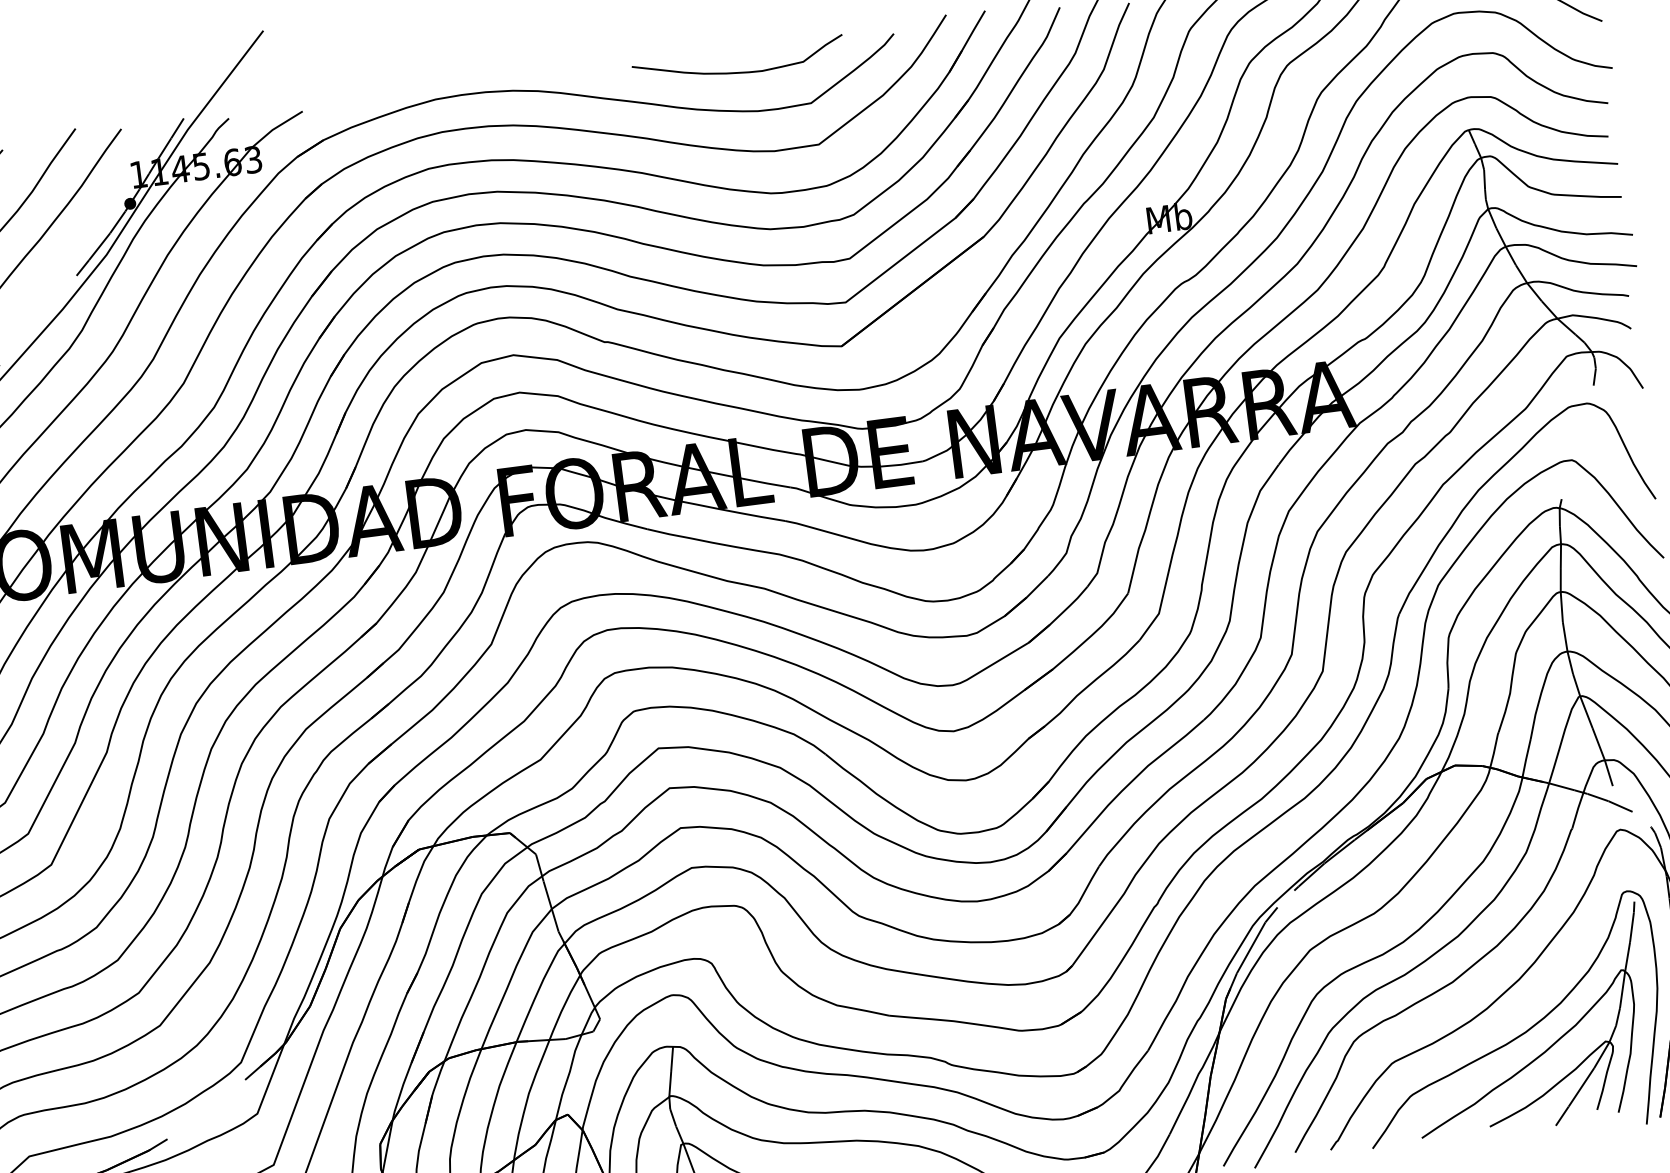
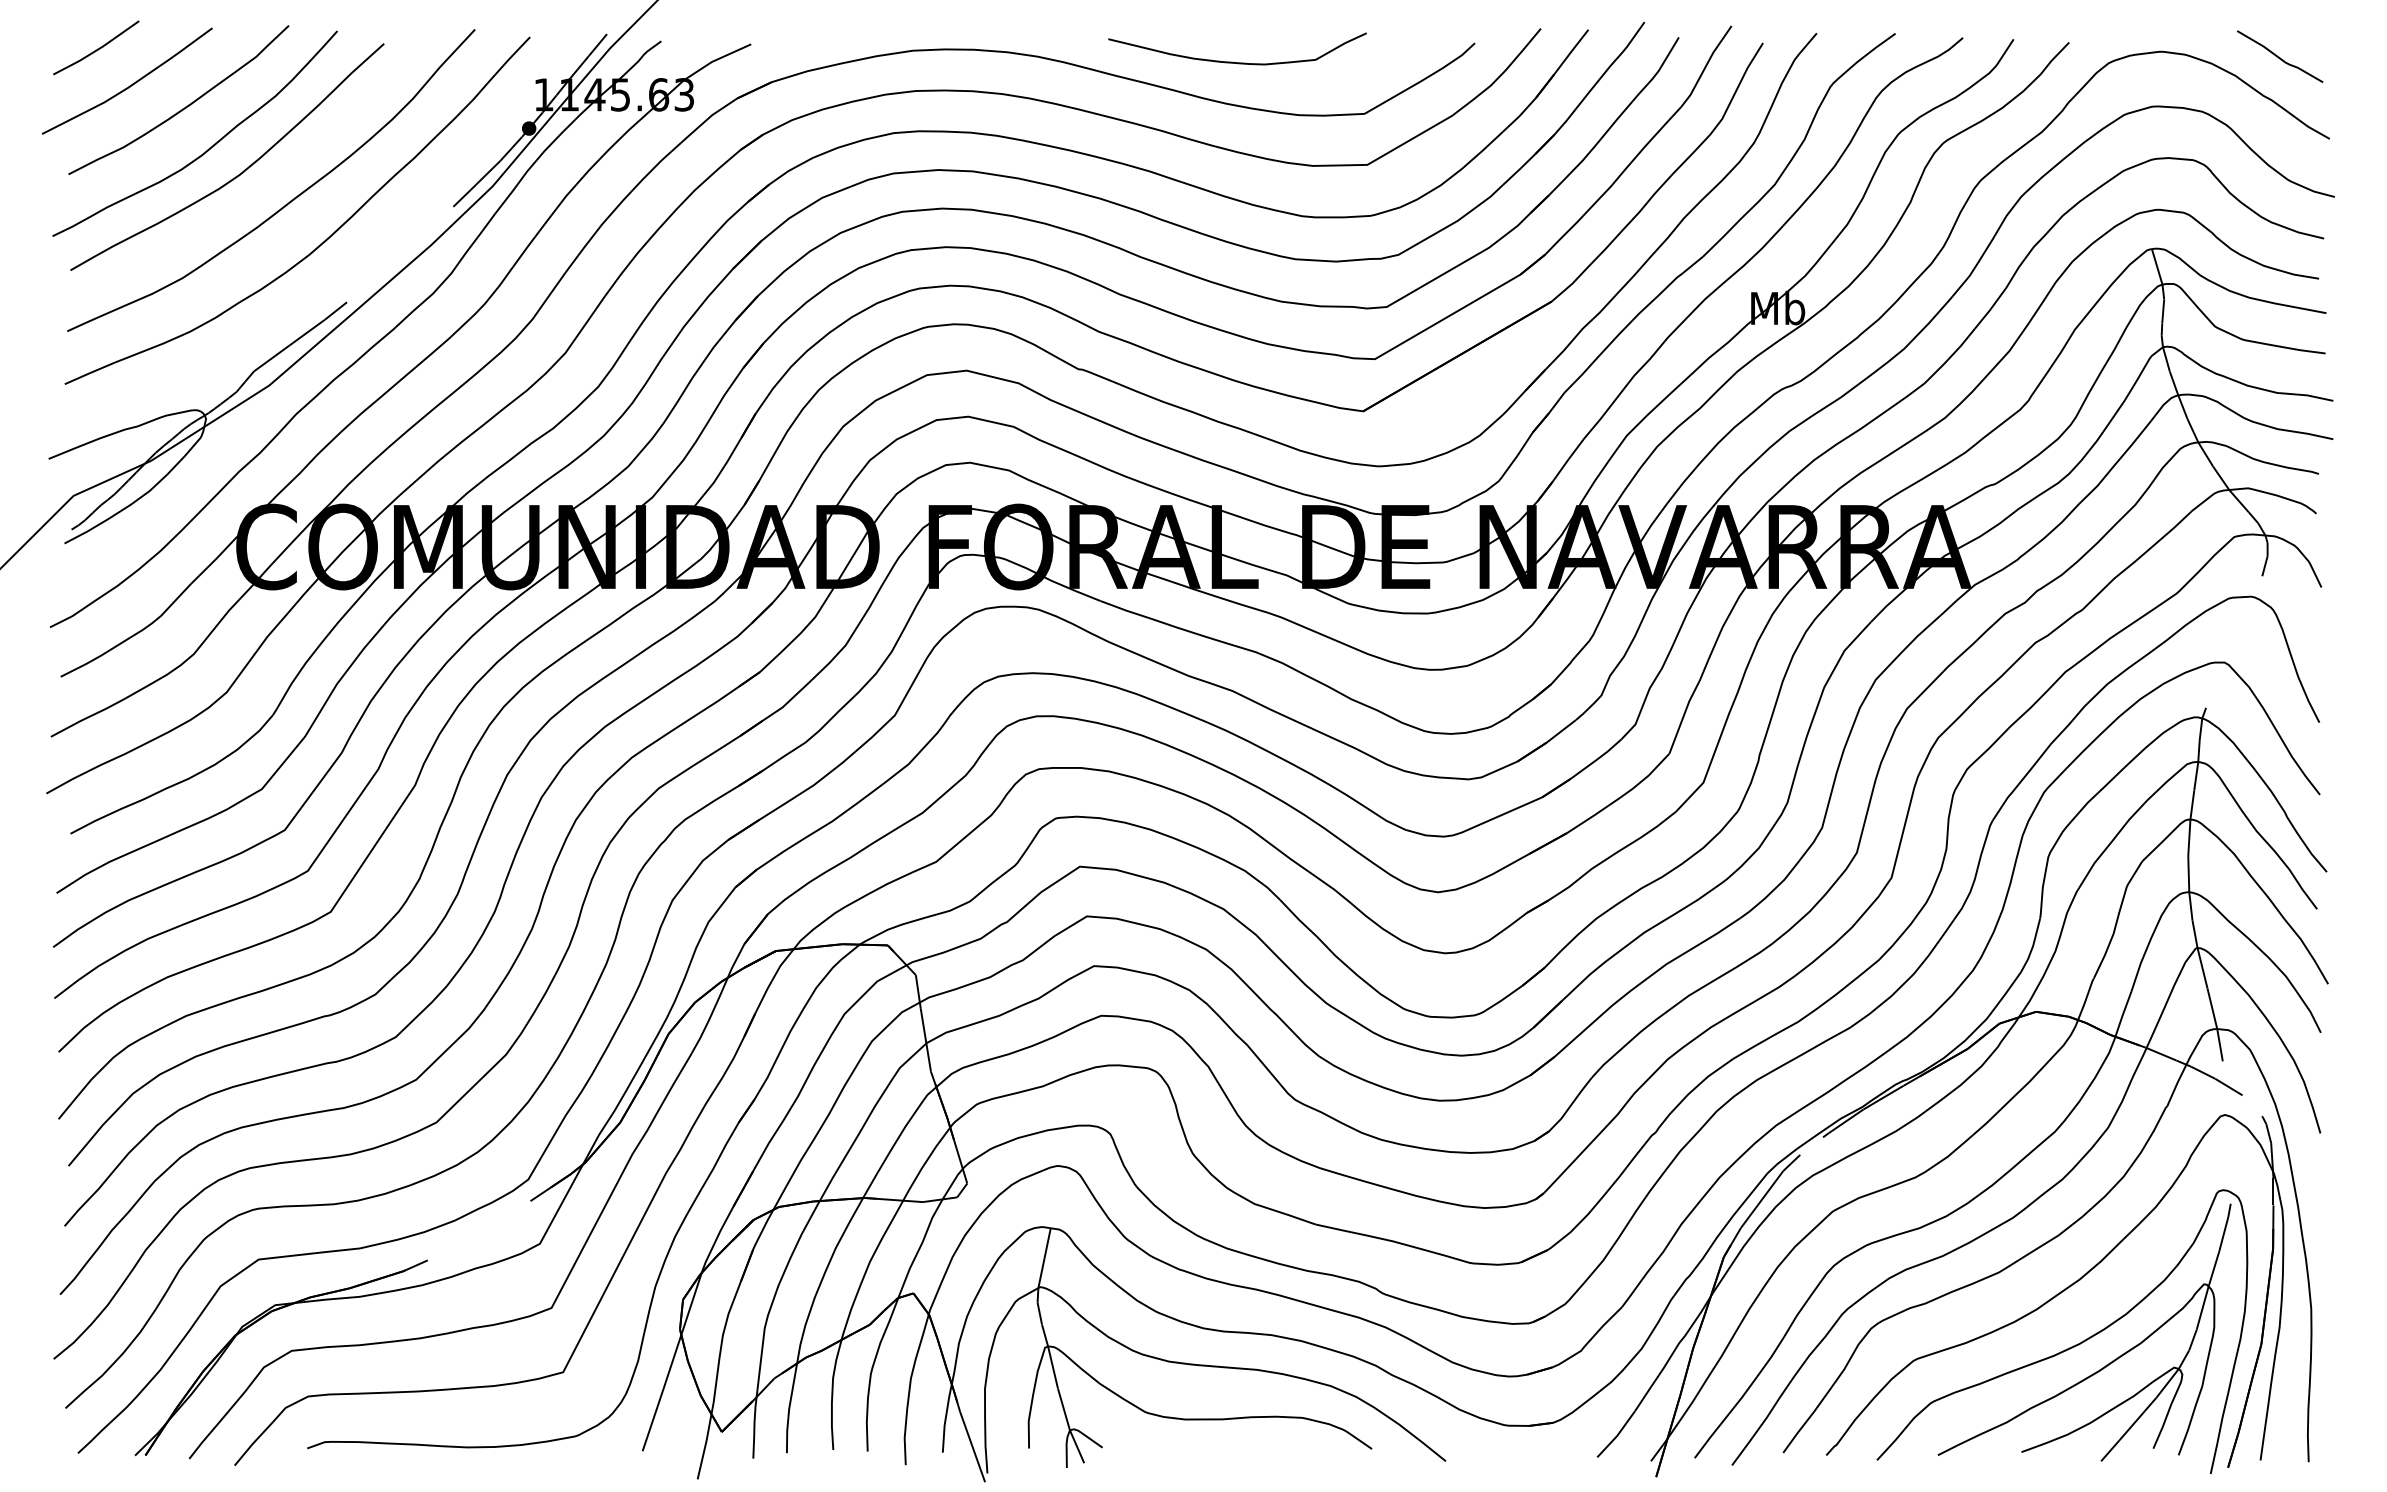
curve: (735, 71) -> (1232, 61), moved

